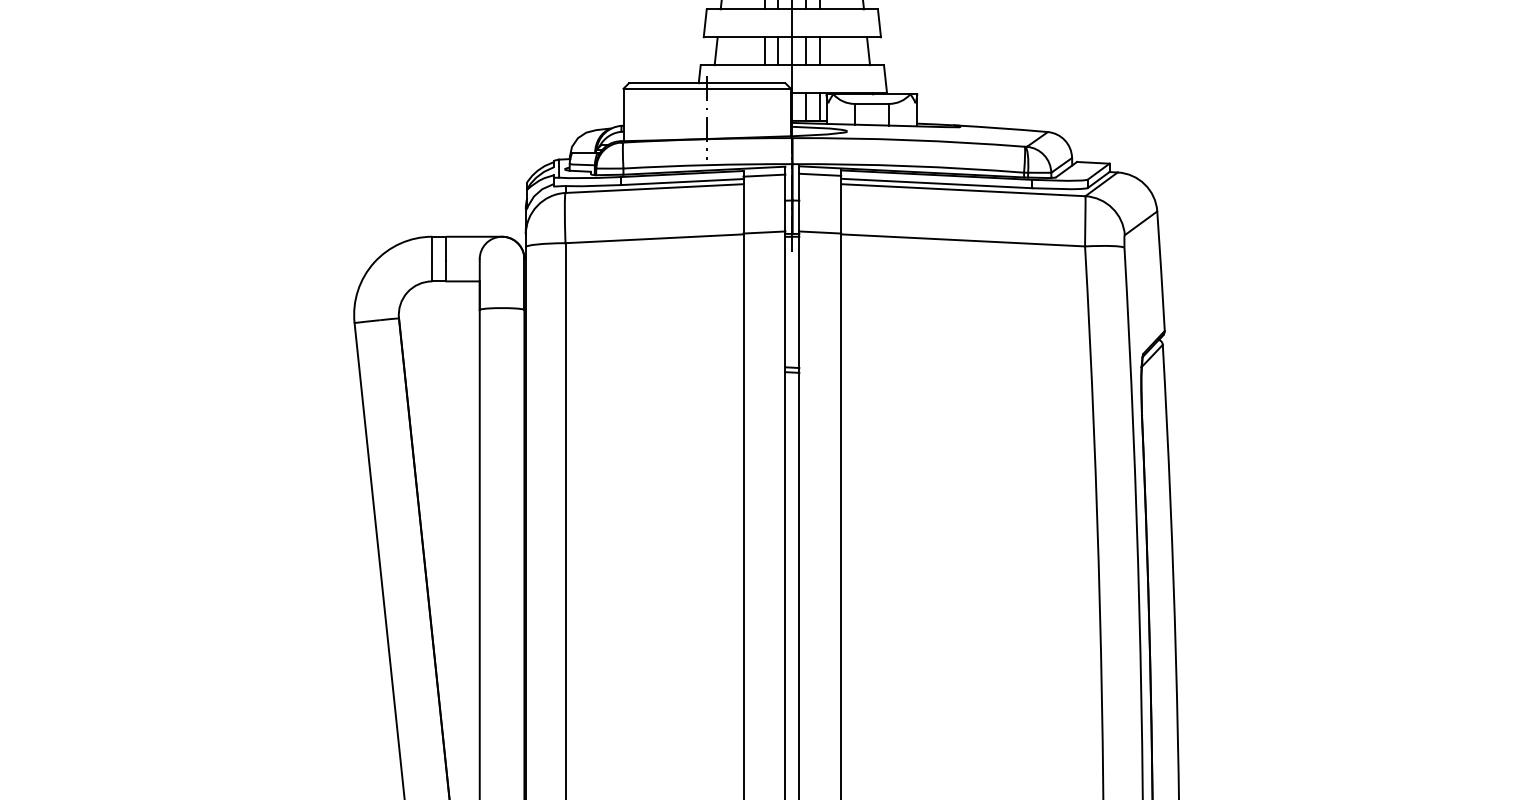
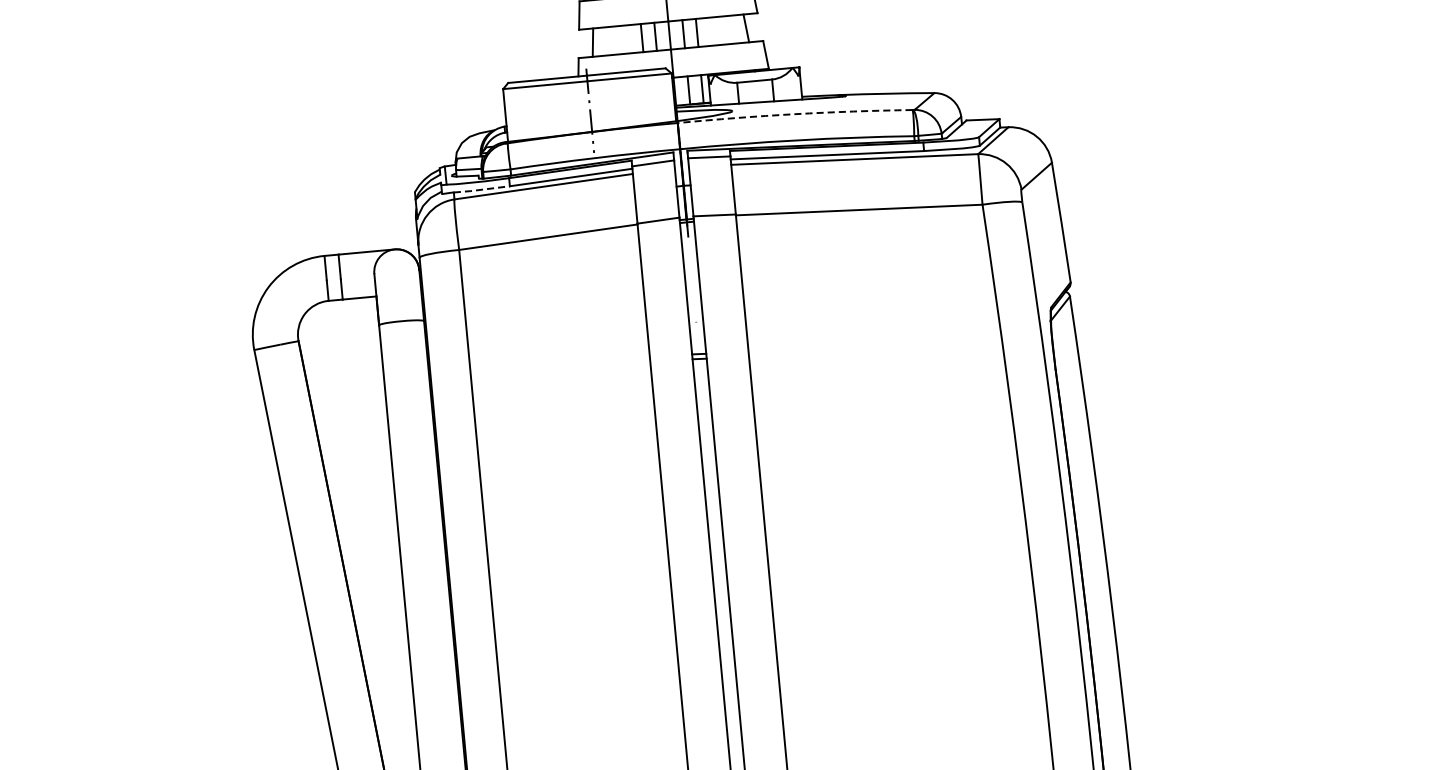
arc: (908, 140) -> (794, 114), solid -> dashed
line: (593, 185) -> (481, 189), solid -> dashed

